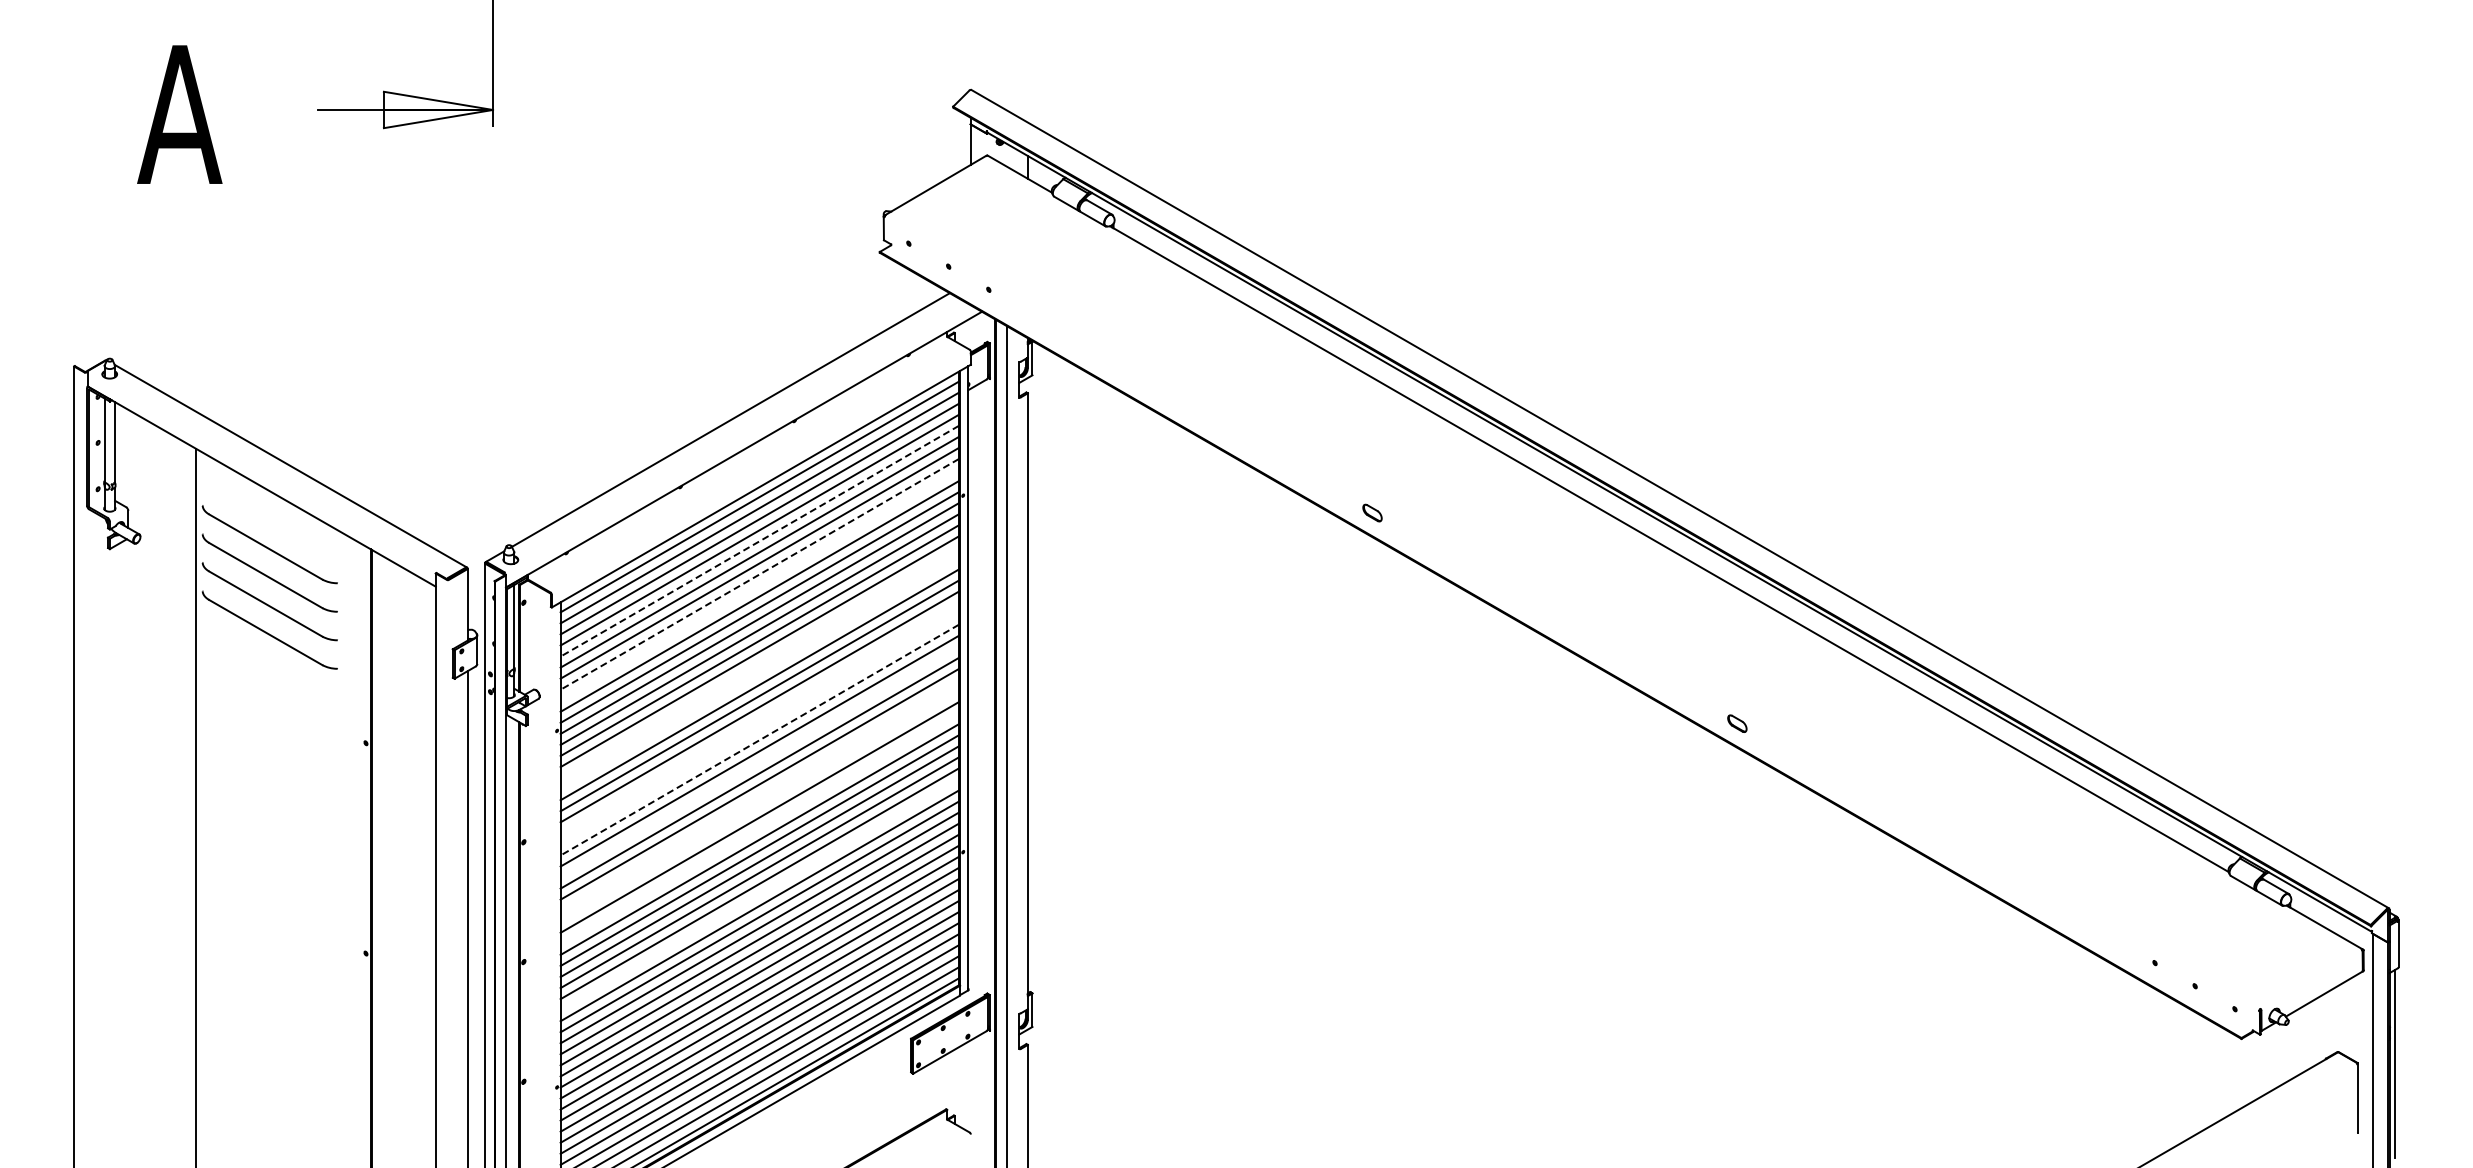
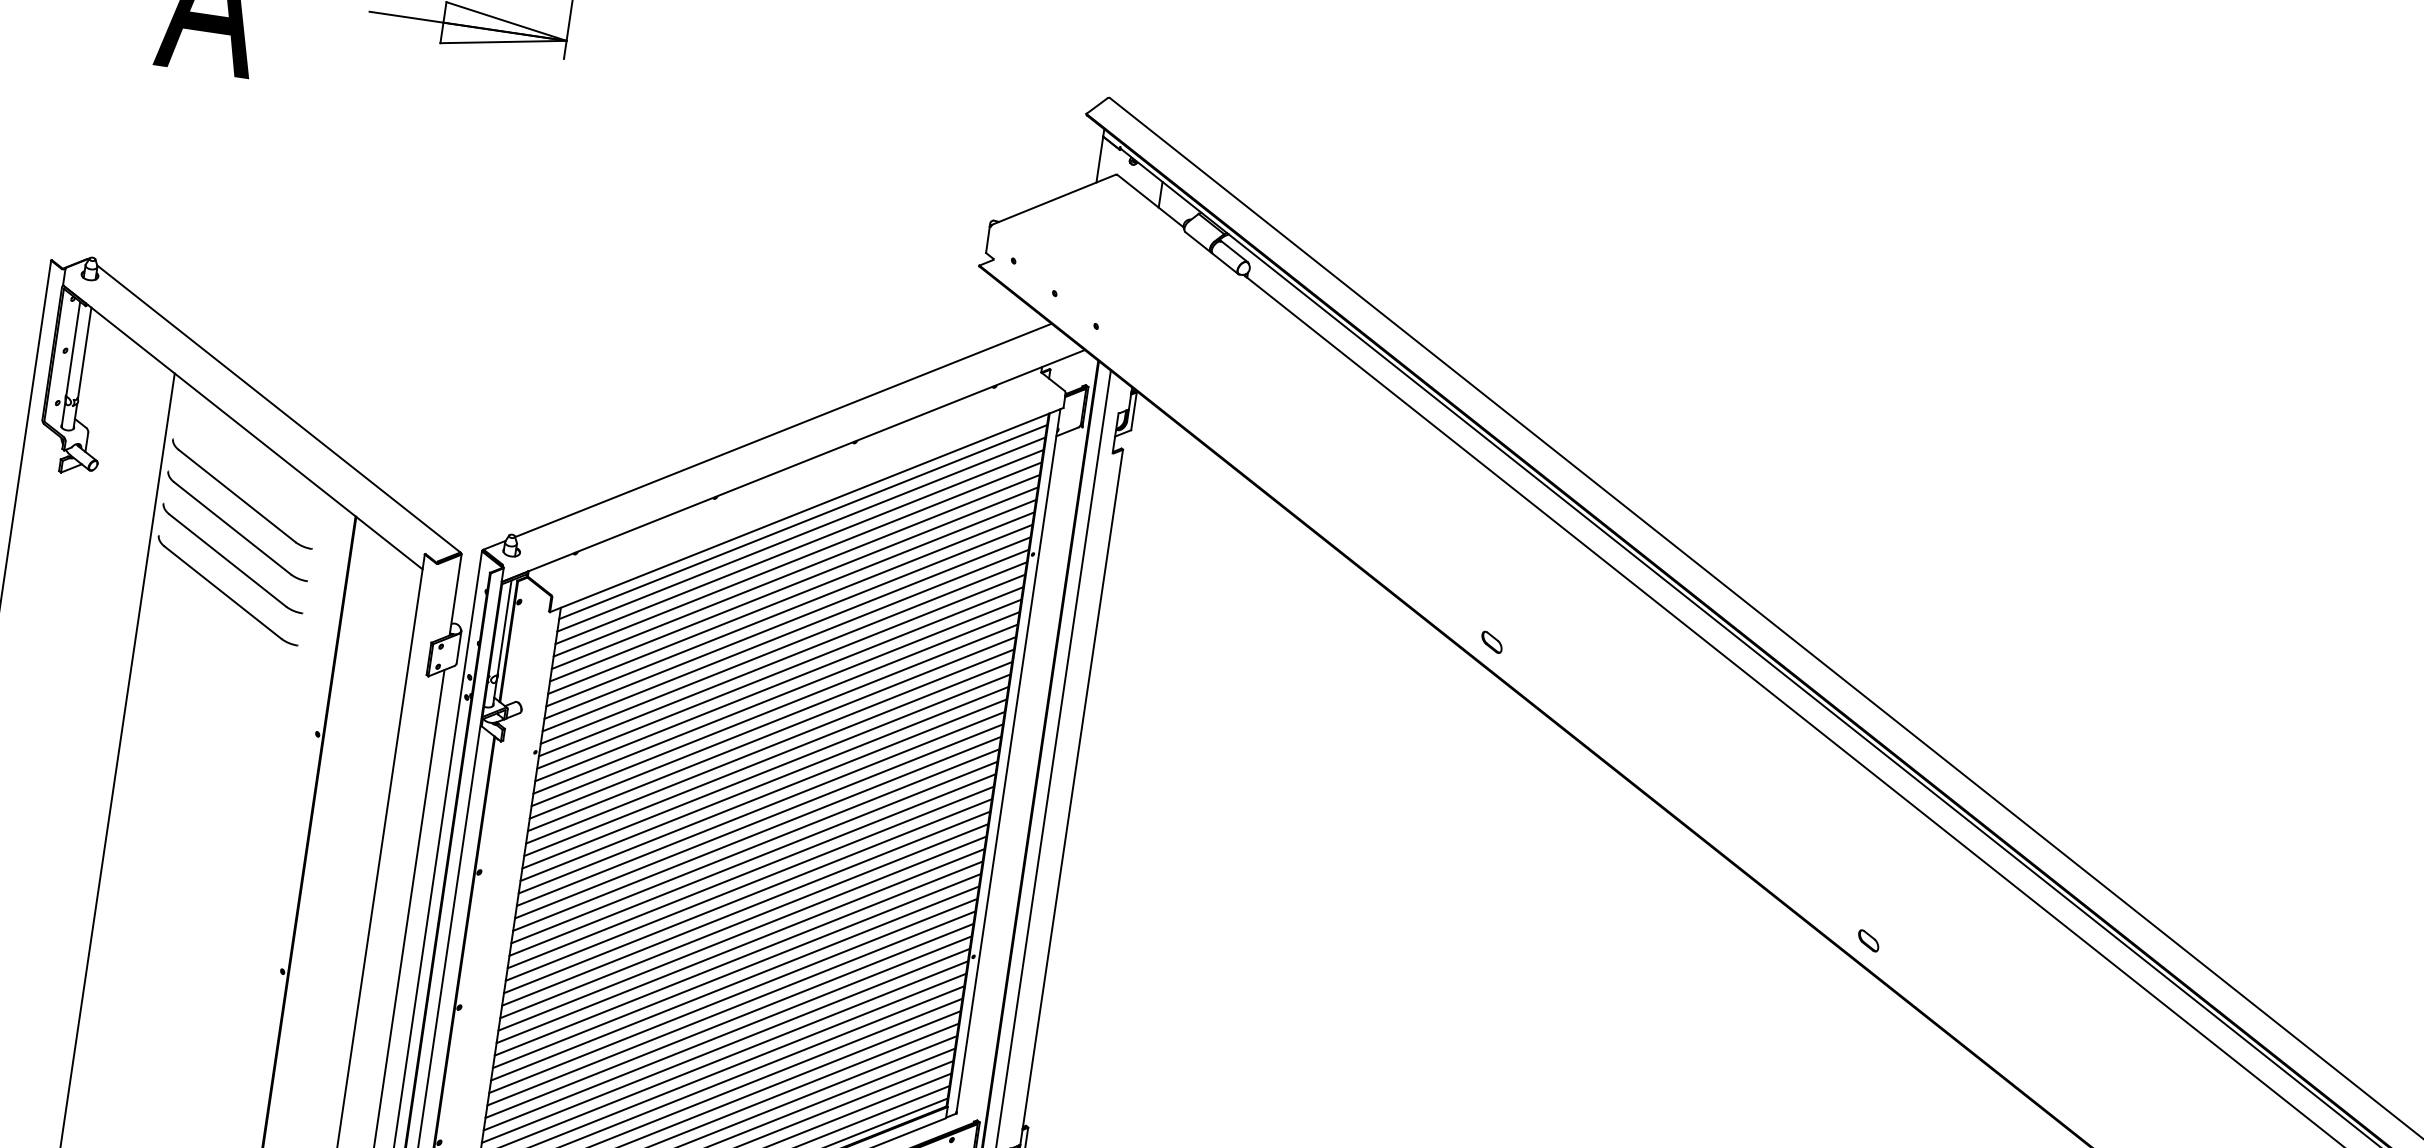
line: (759, 541) -> (795, 572), dashed -> solid
line: (759, 574) -> (789, 609), dashed -> solid
line: (759, 585) -> (788, 621), added
line: (759, 662) -> (775, 708), added
line: (759, 673) -> (773, 721), added
line: (759, 717) -> (766, 770), added
line: (759, 728) -> (764, 783), added
line: (759, 740) -> (762, 796), dashed -> solid
line: (759, 761) -> (758, 820), added
line: (759, 795) -> (753, 858), added
line: (759, 806) -> (751, 871), added
line: (759, 828) -> (747, 896), added
line: (759, 894) -> (736, 970), added

